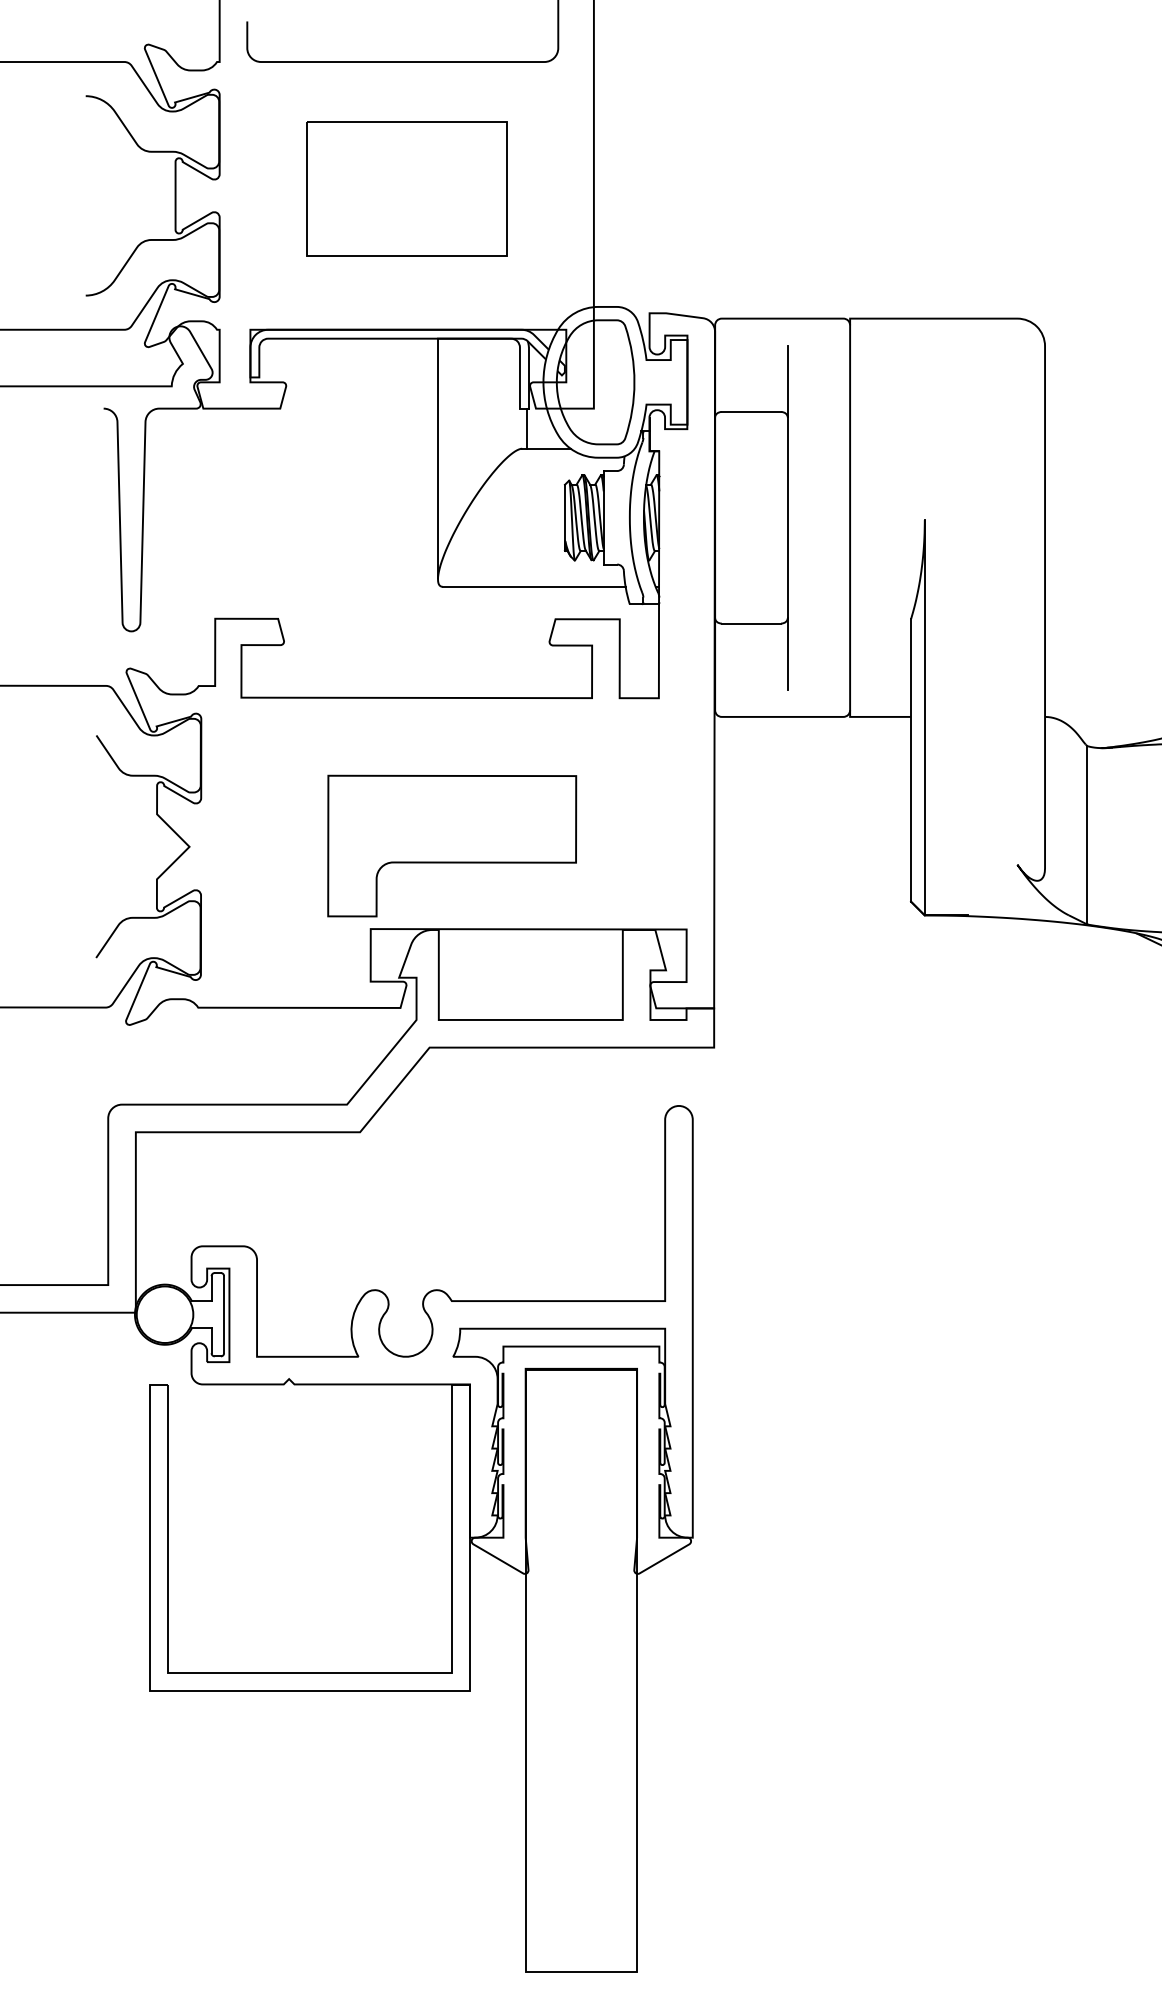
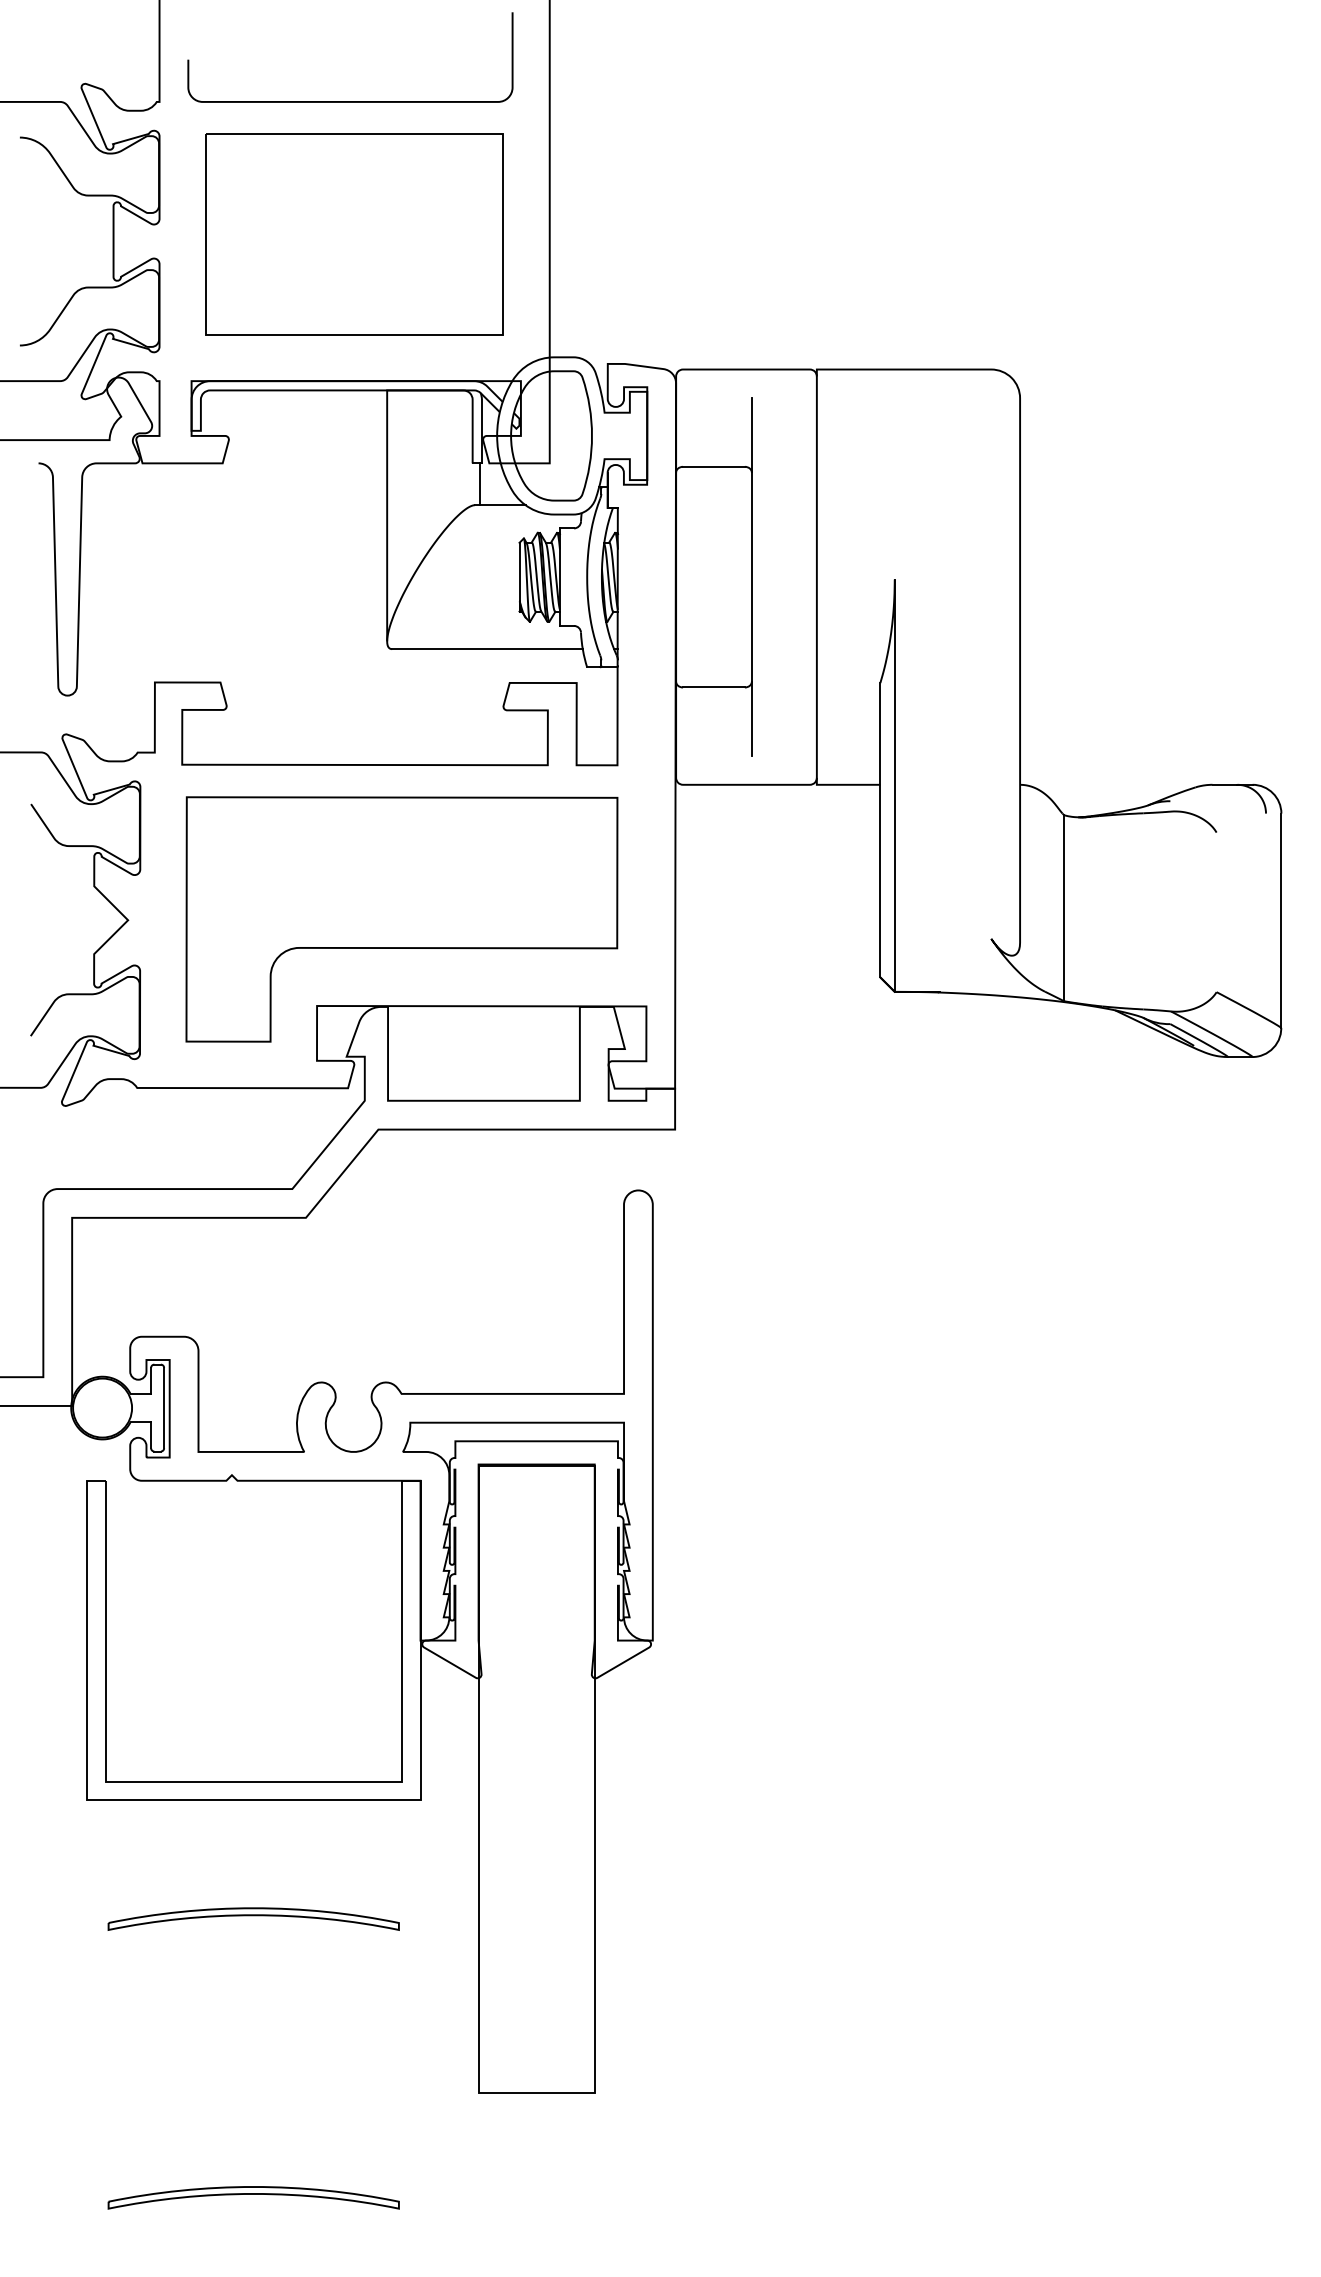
part: (406, 189) -> (354, 234), size x1.43
part: (451, 846) -> (401, 919), size x1.67
part: (309, 1804) -> (253, 1918), added

